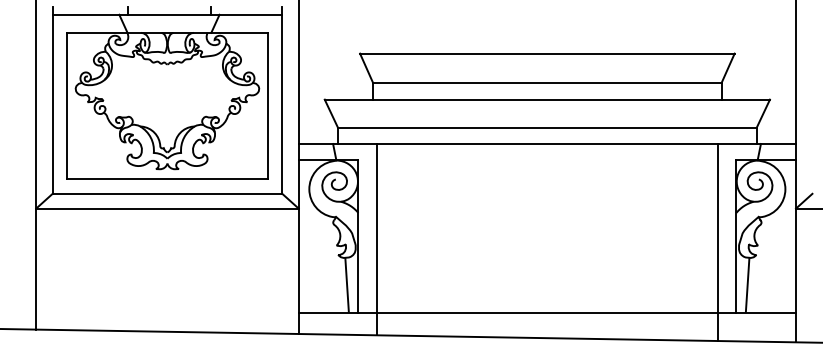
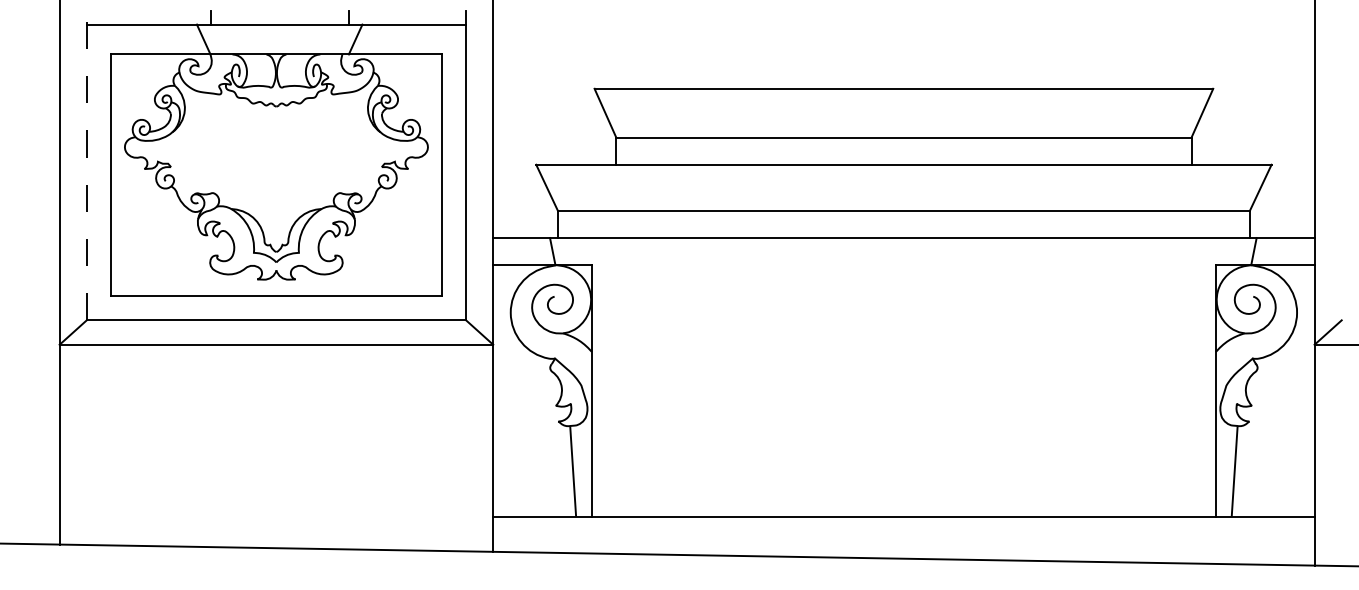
line: (52, 100) -> (86, 166), solid -> dashed
line: (376, 239) -> (621, 395), removed
line: (718, 242) -> (1186, 400), removed

